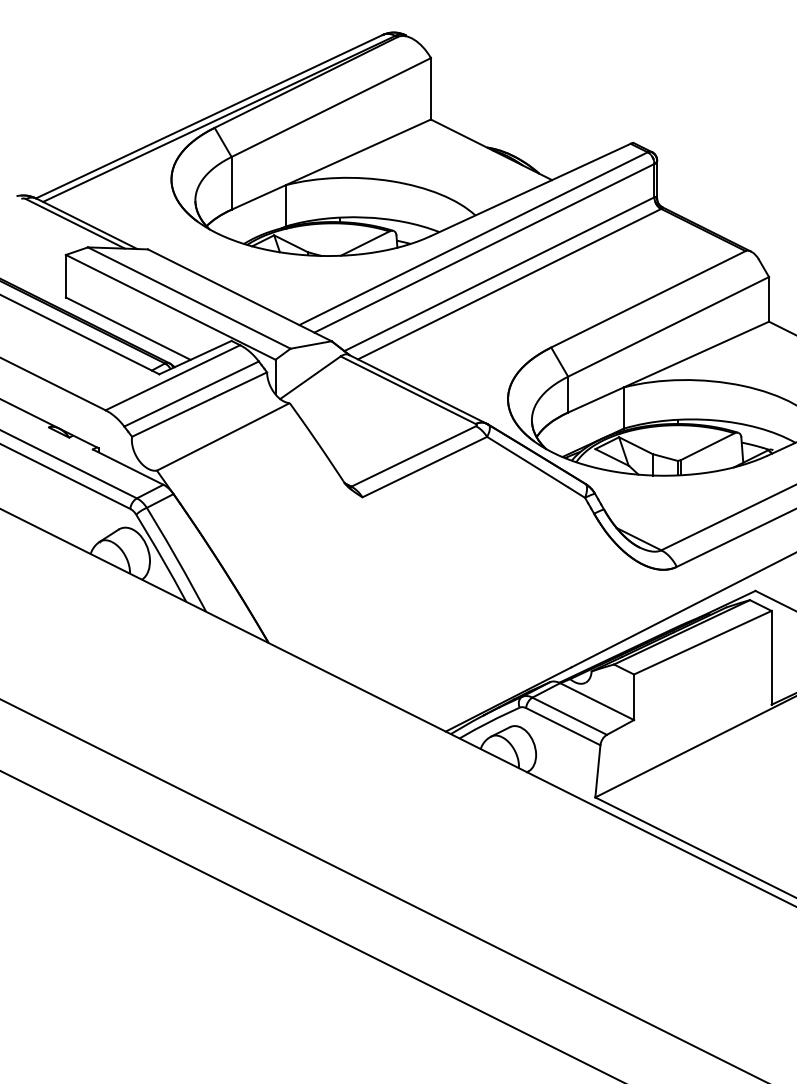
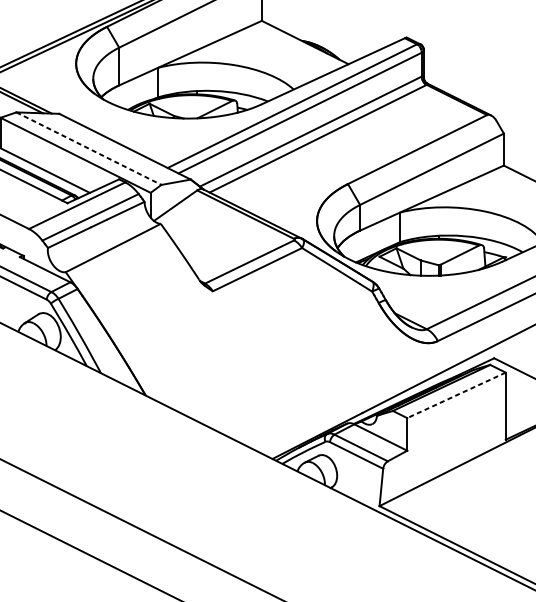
line: (189, 298) -> (89, 148), solid -> dashed
line: (702, 642) -> (456, 395), solid -> dashed

